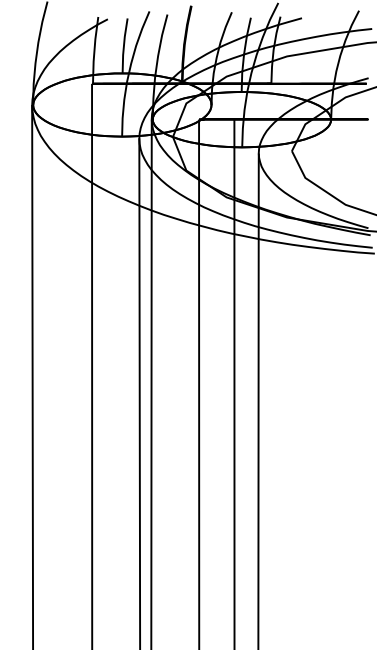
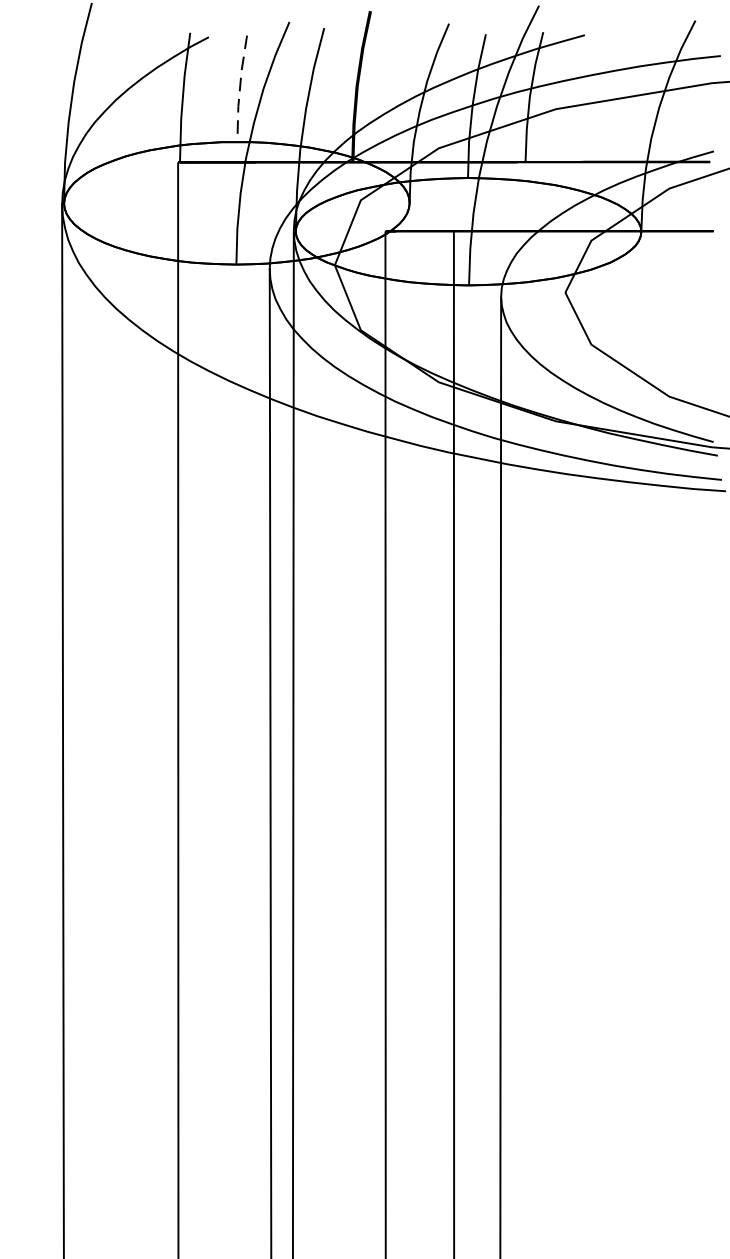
line: (123, 46) -> (239, 89), solid -> dashed

